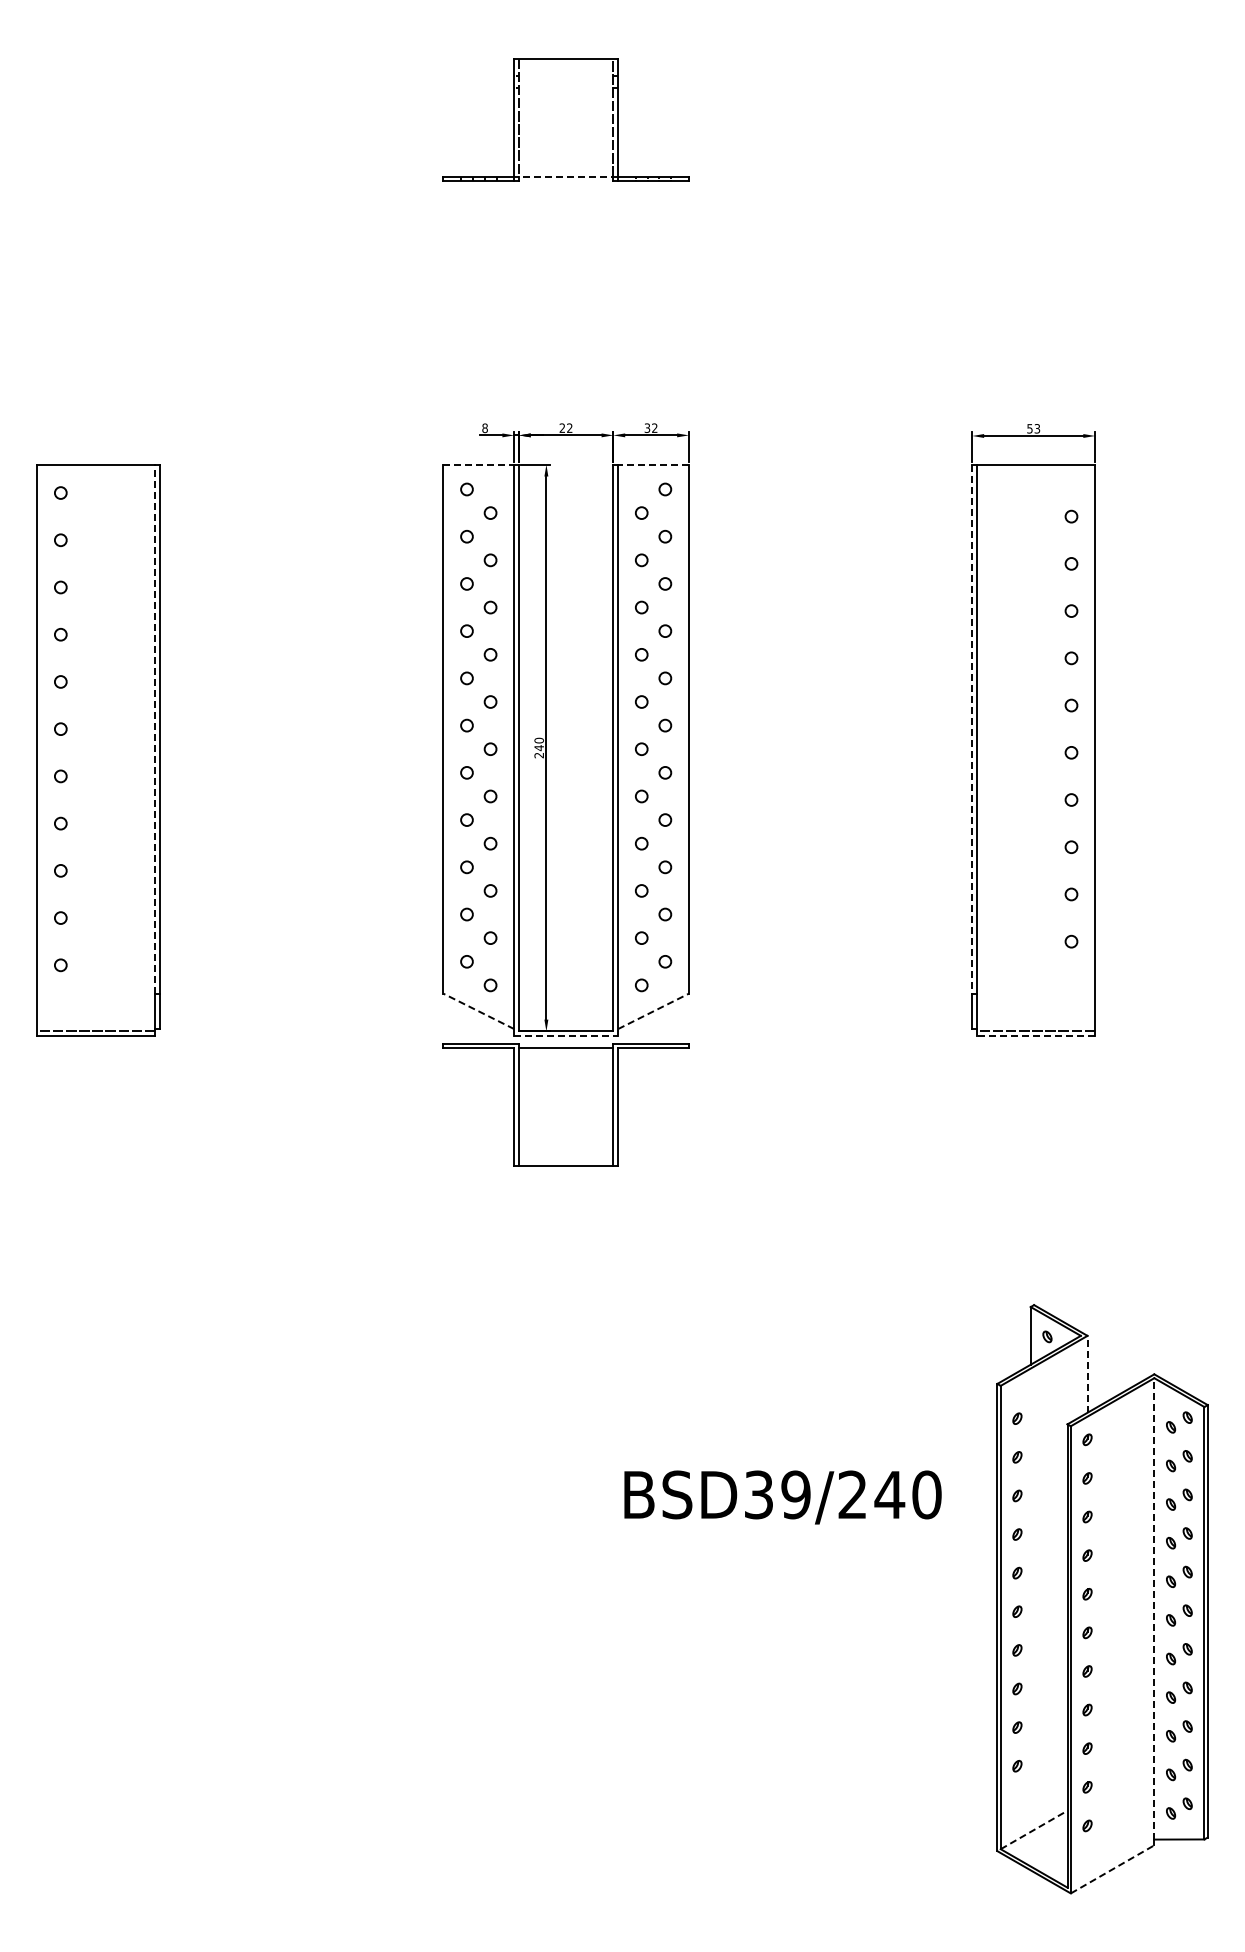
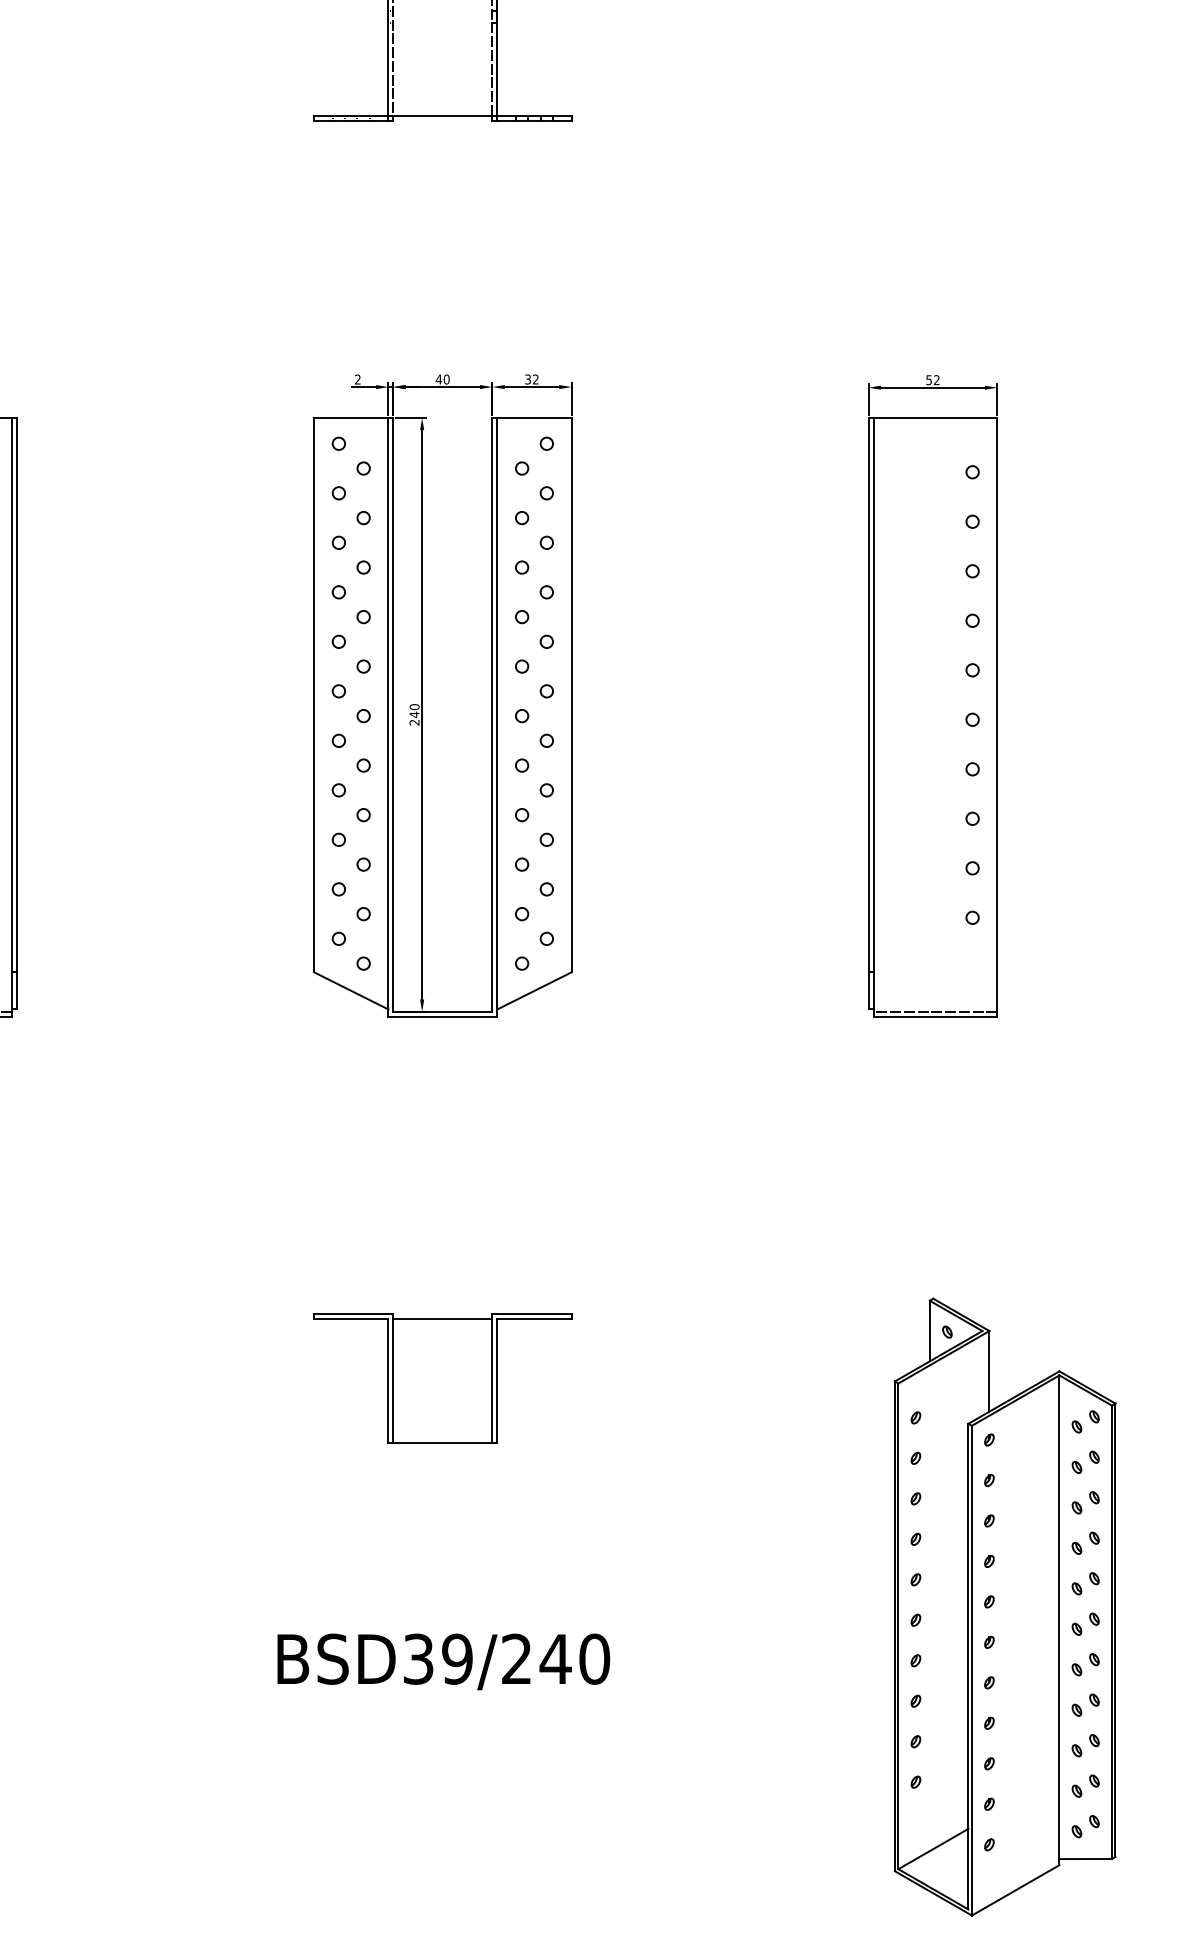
line: (566, 176) -> (443, 115), dashed -> solid
text: (565, 427) -> (442, 378), 22 -> 40
text: (484, 428) -> (357, 379), 8 -> 2
text: (1037, 428) -> (936, 379), 53 -> 52
line: (479, 464) -> (352, 417), dashed -> solid
line: (653, 464) -> (534, 417), dashed -> solid
line: (155, 728) -> (12, 694), dashed -> solid
line: (972, 729) -> (868, 695), dashed -> solid
line: (478, 1011) -> (350, 991), dashed -> solid
line: (653, 1011) -> (534, 991), dashed -> solid
line: (566, 1036) -> (443, 1017), dashed -> solid
line: (1035, 1036) -> (934, 1017), dashed -> solid
part: (565, 1104) -> (442, 1377), moved
line: (1087, 1373) -> (989, 1370), dashed -> solid
text: (782, 1497) -> (443, 1661), moved
line: (1154, 1608) -> (1059, 1616), dashed -> solid
line: (1034, 1829) -> (933, 1848), dashed -> solid
line: (1113, 1869) -> (1016, 1890), dashed -> solid

